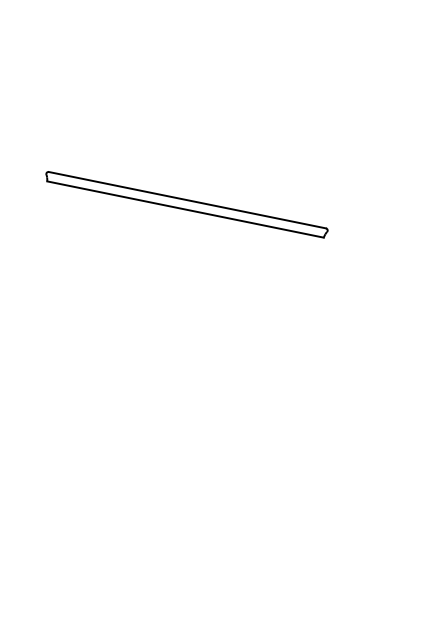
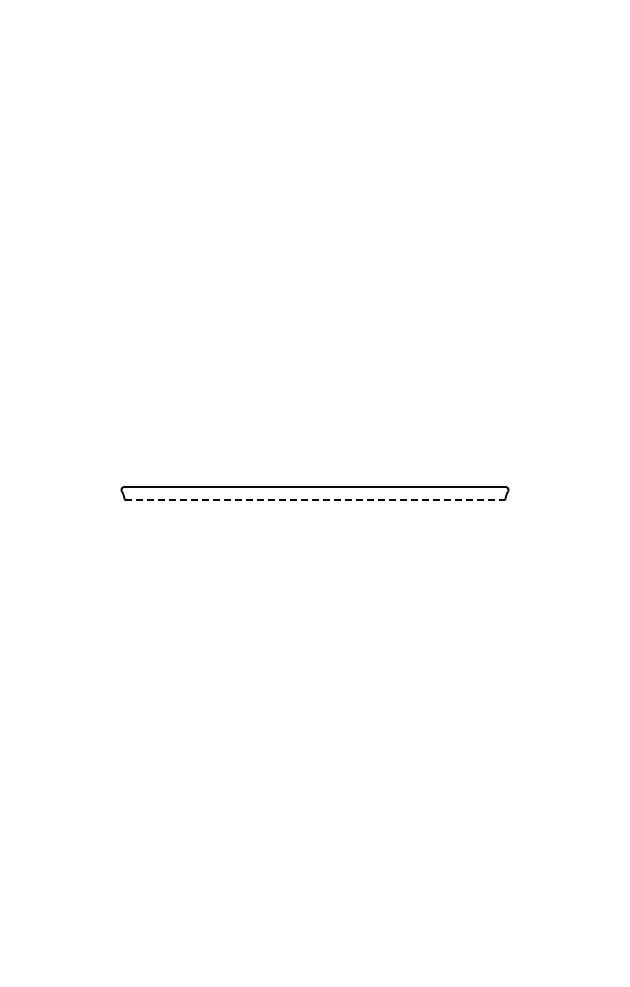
line: (185, 209) -> (315, 499), solid -> dashed

